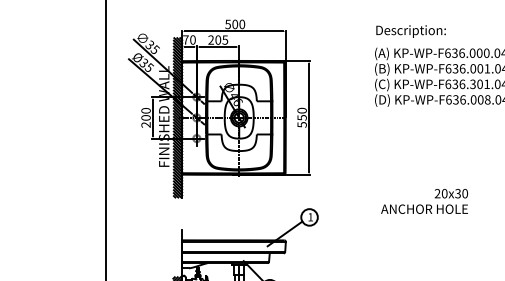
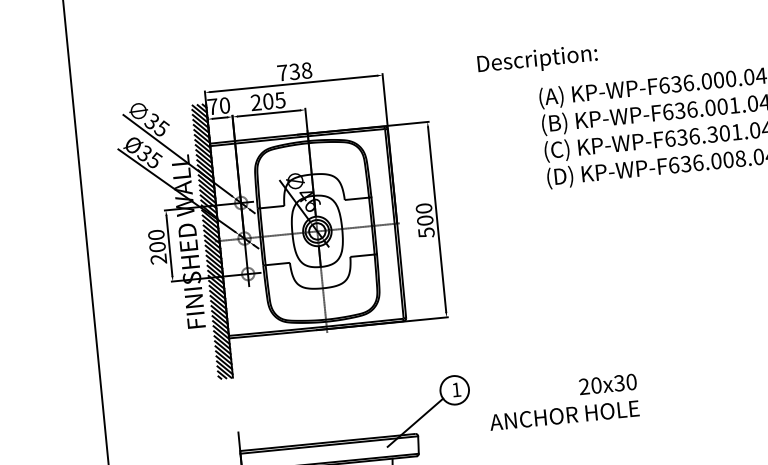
text: (235, 24) -> (295, 71), 500 -> 738
text: (410, 31) -> (536, 60), moved
text: (301, 117) -> (424, 220), 550 -> 500
text: (424, 201) -> (563, 402), moved

